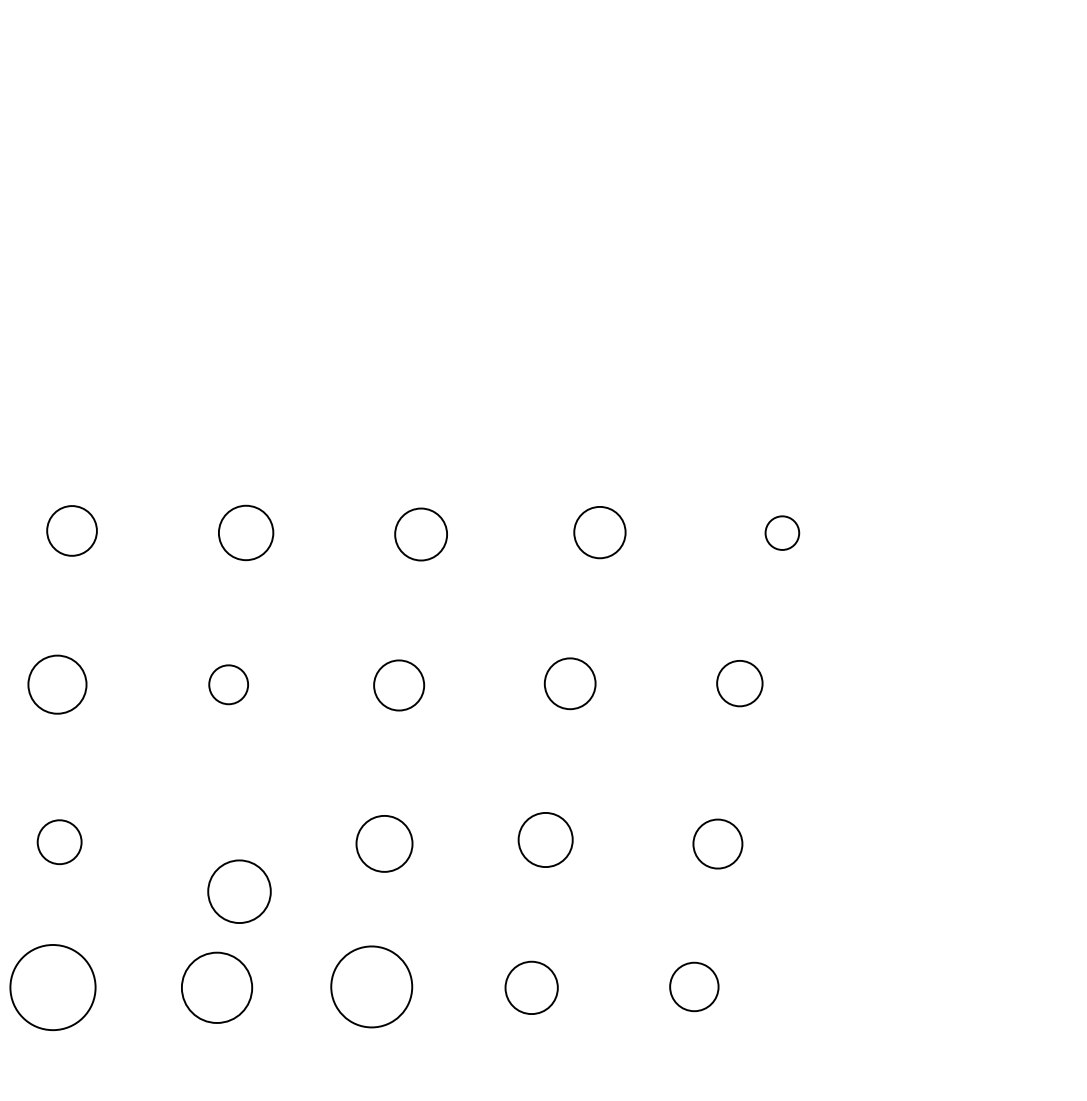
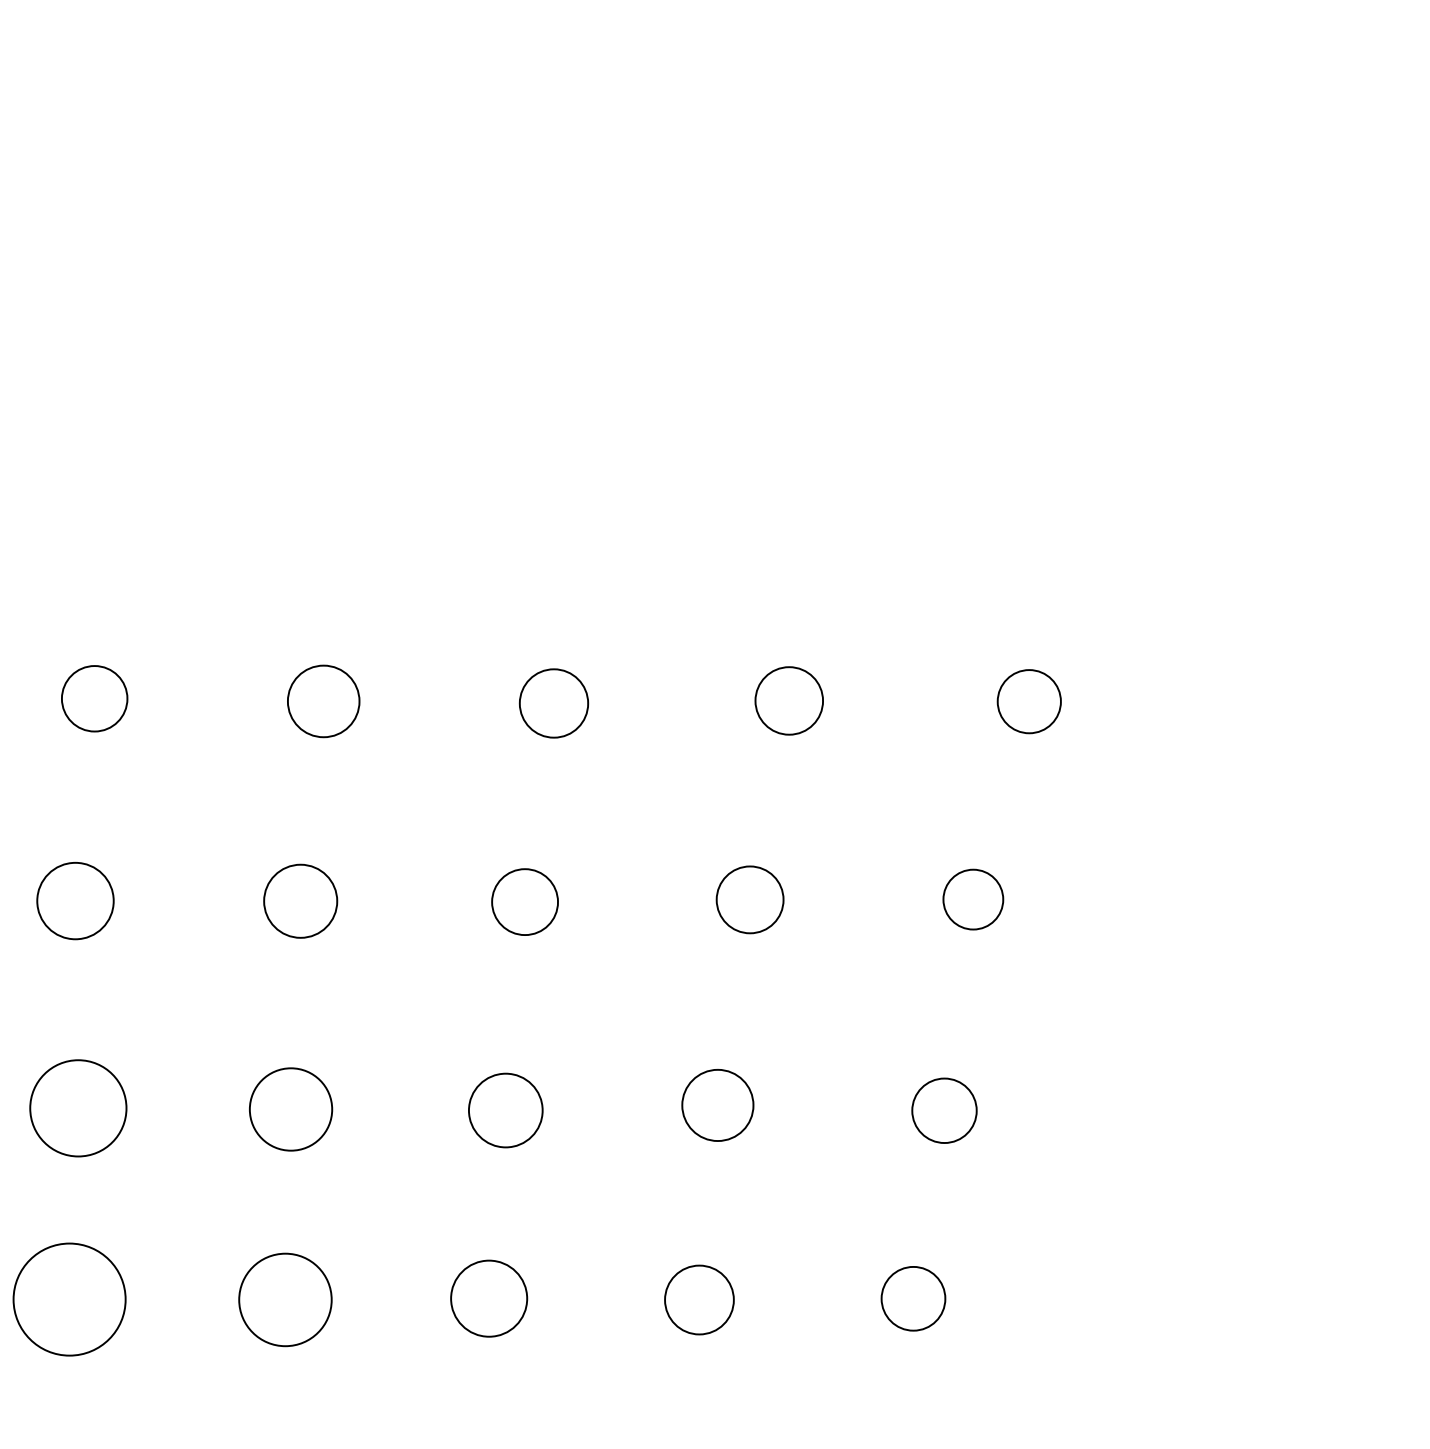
circle: (781, 533) -> (1028, 701), size x1.43
circle: (228, 684) -> (300, 900), size x1.43
circle: (59, 842) -> (78, 1108), size x1.67
circle: (239, 891) -> (291, 1109), moved
circle: (372, 986) -> (489, 1298), size x0.71

